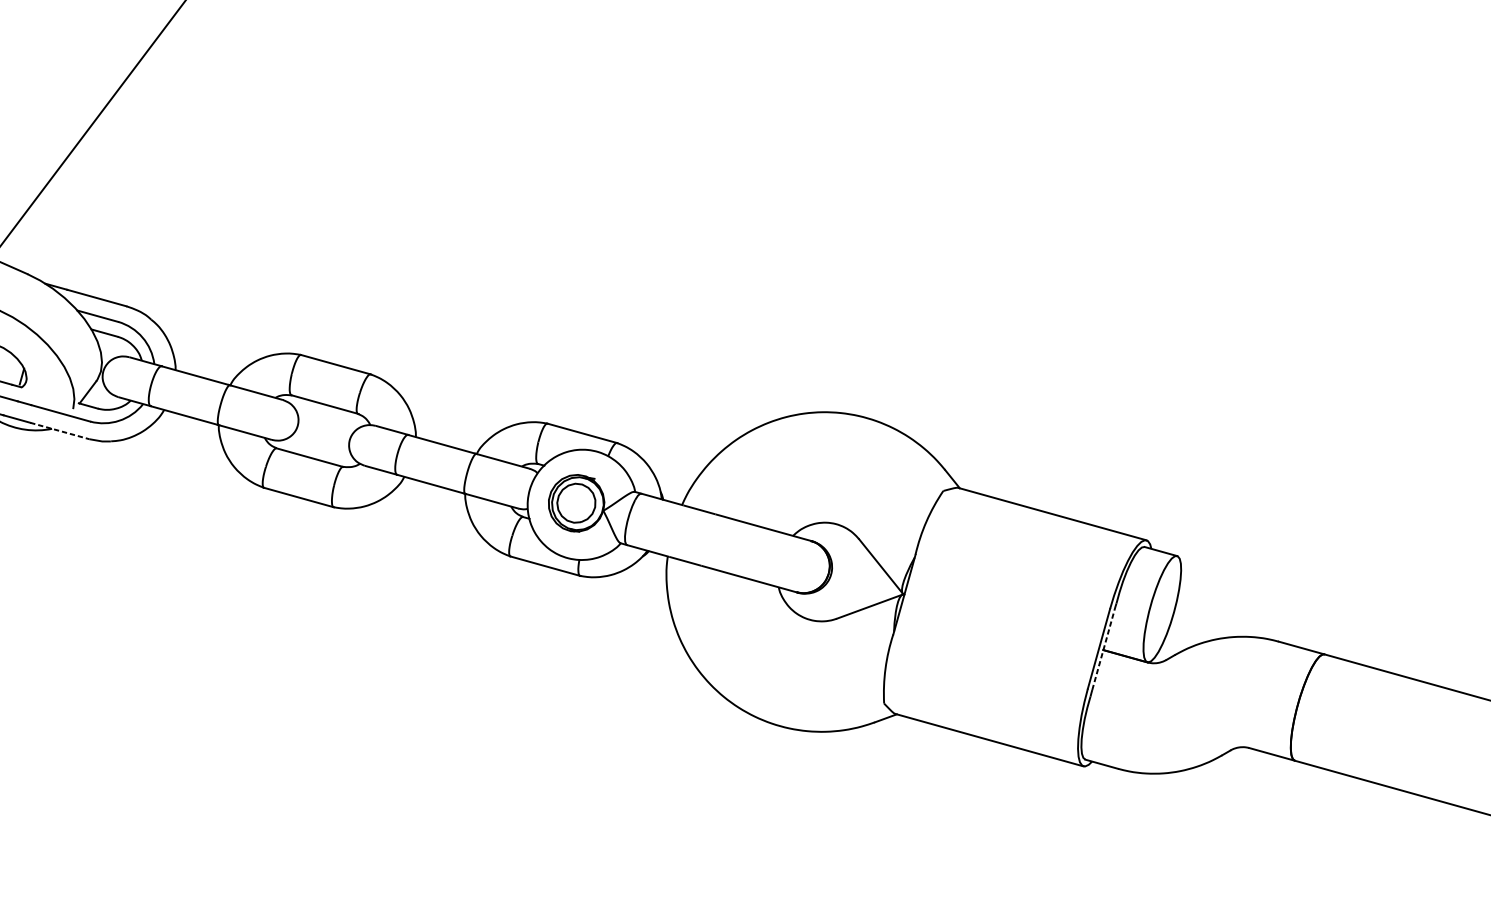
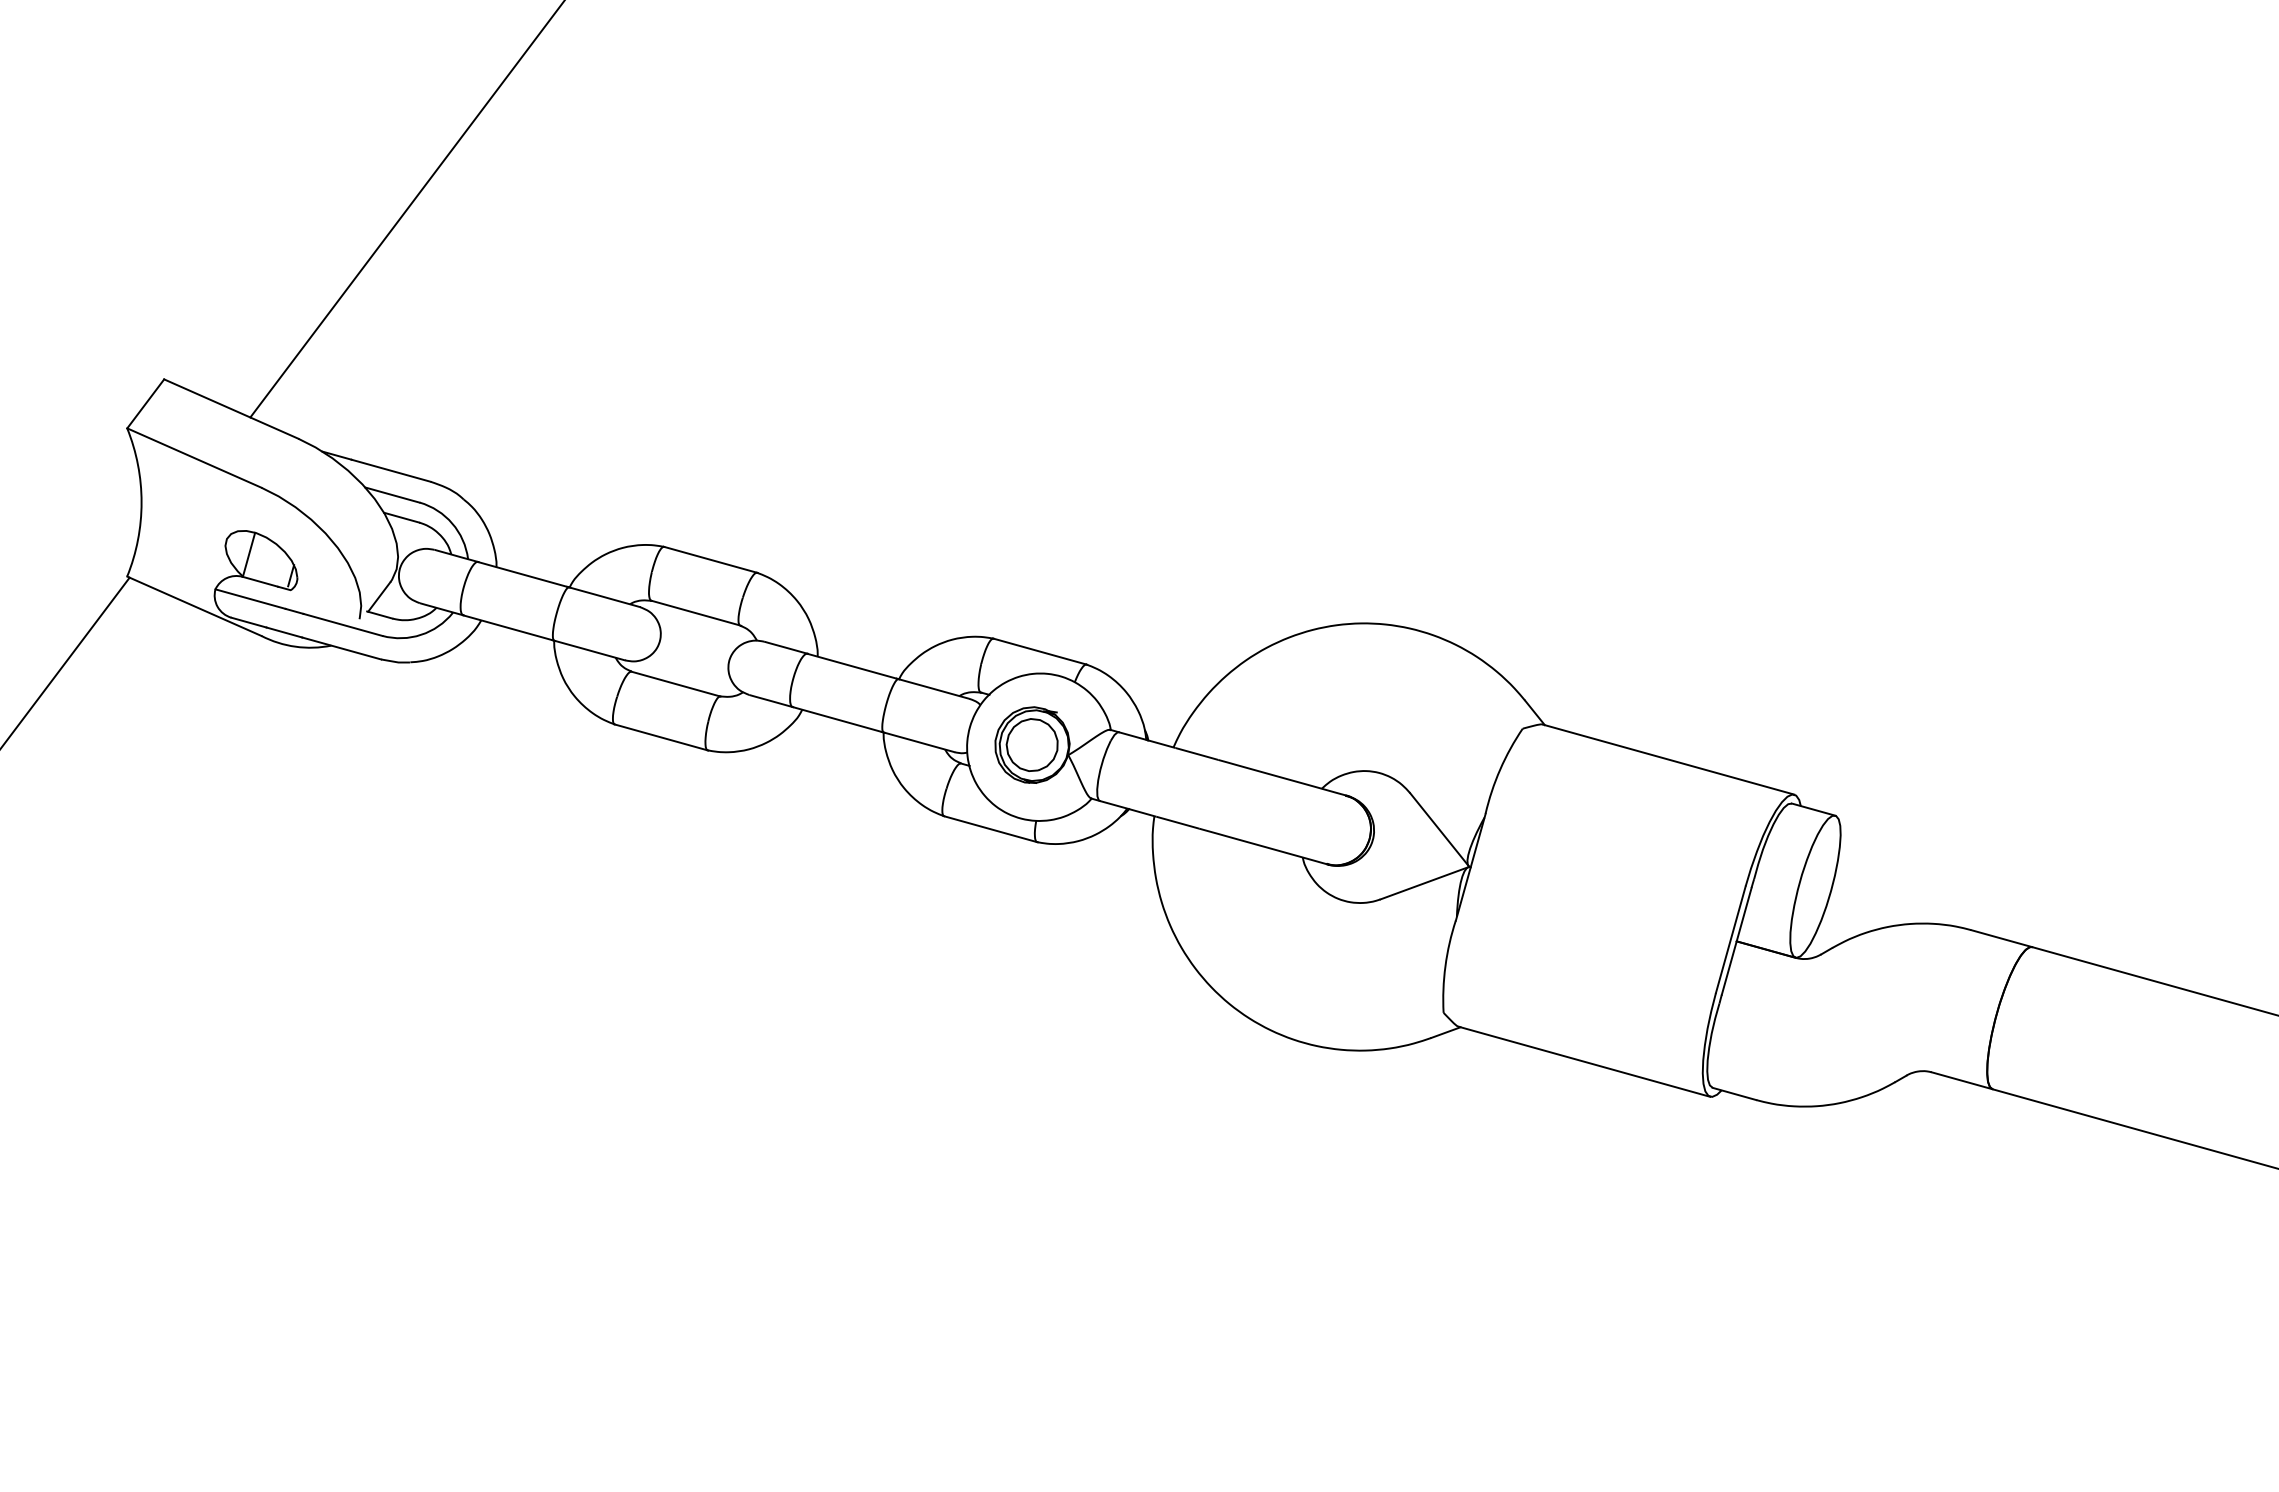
line: (59, 430) -> (341, 648), dashed -> solid
line: (1103, 649) -> (1736, 940), dashed -> solid

